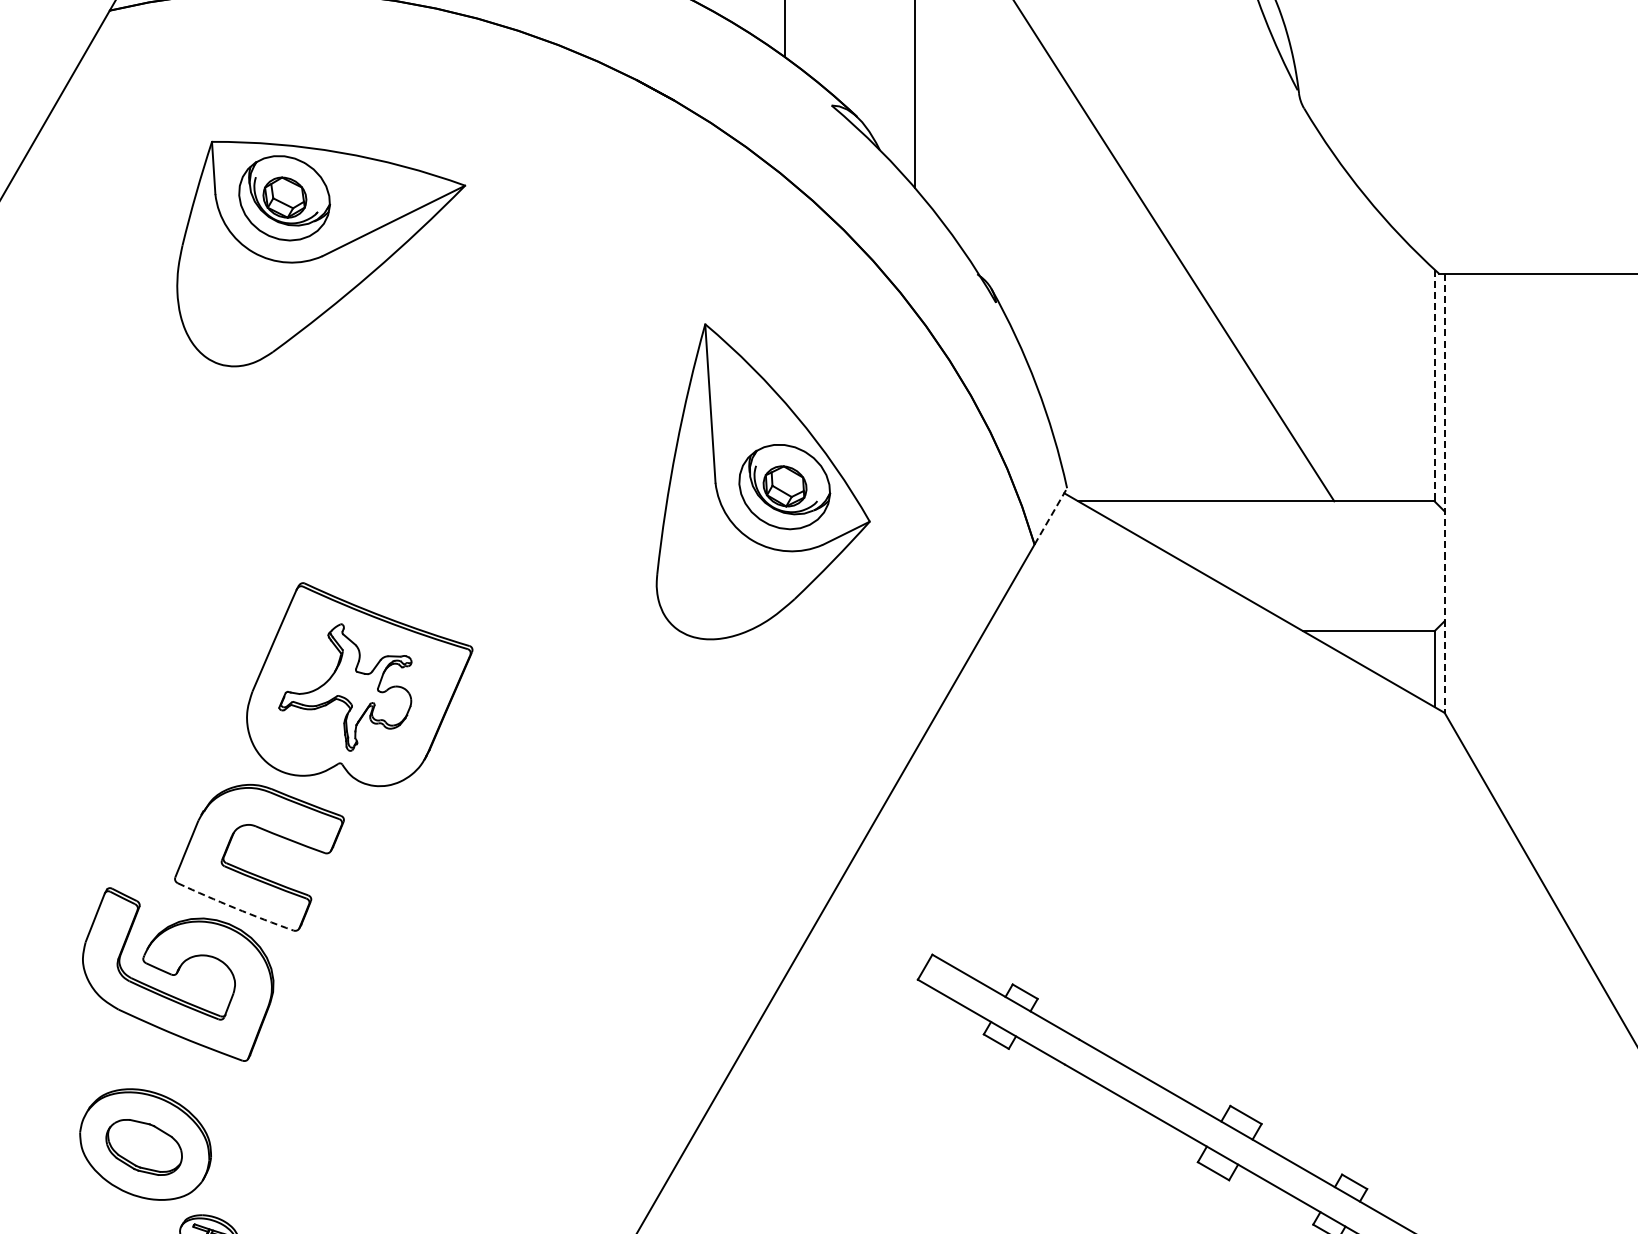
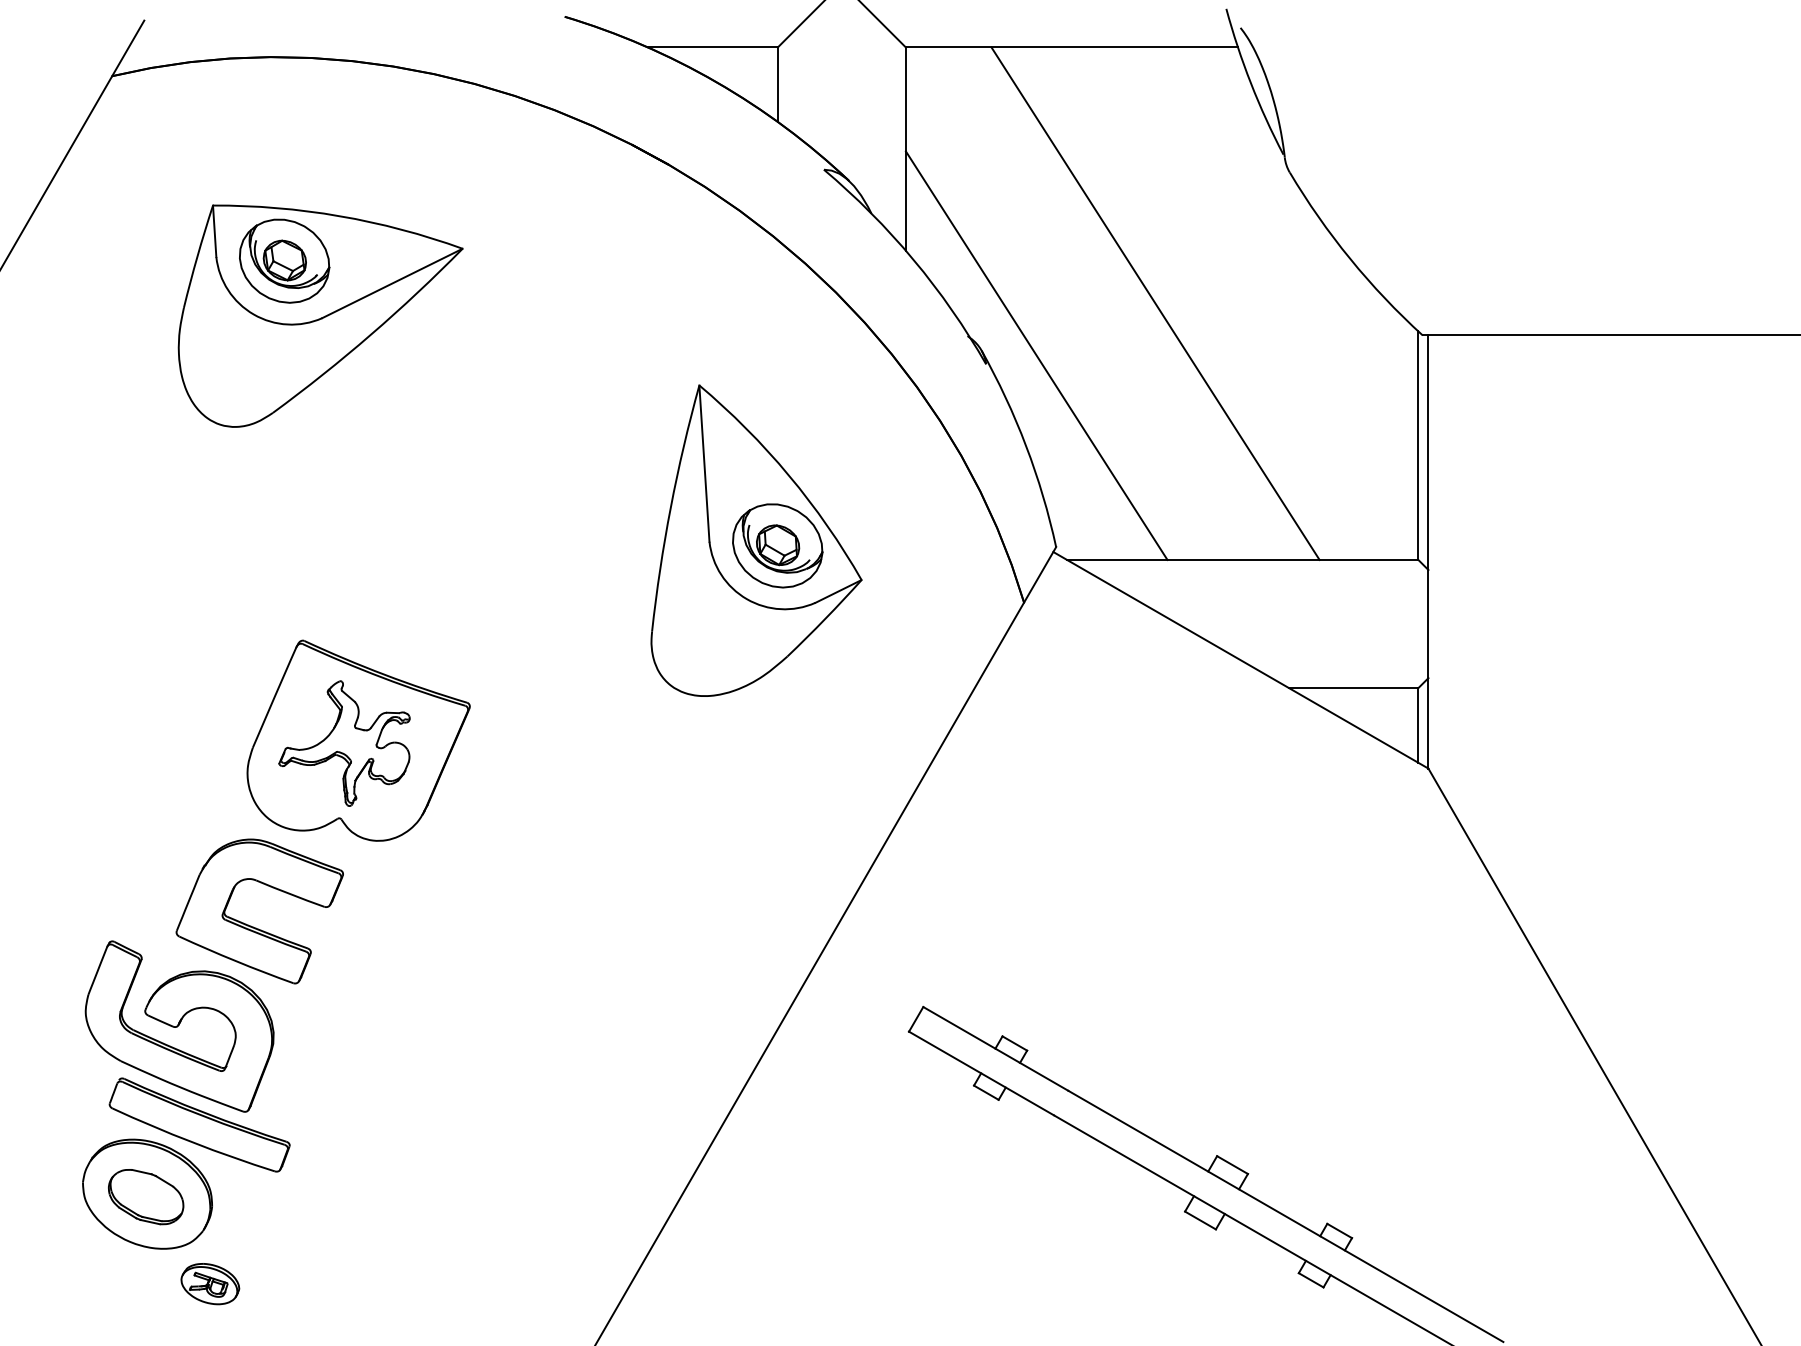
line: (1047, 293) -> (1036, 355), added
line: (1434, 386) -> (1418, 446), dashed -> solid
line: (1444, 493) -> (1428, 552), dashed -> solid
line: (1051, 516) -> (1040, 574), dashed -> solid
arc: (234, 908) -> (235, 961), dashed -> solid
part: (198, 1073) -> (199, 1124), added

